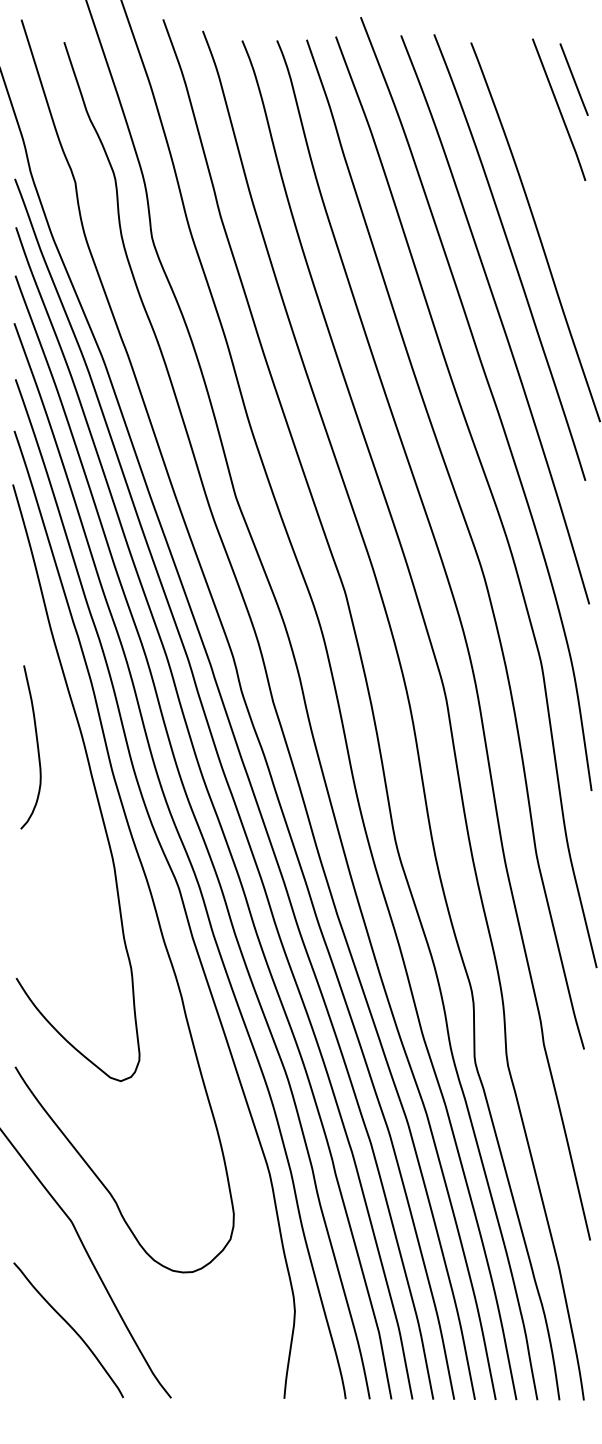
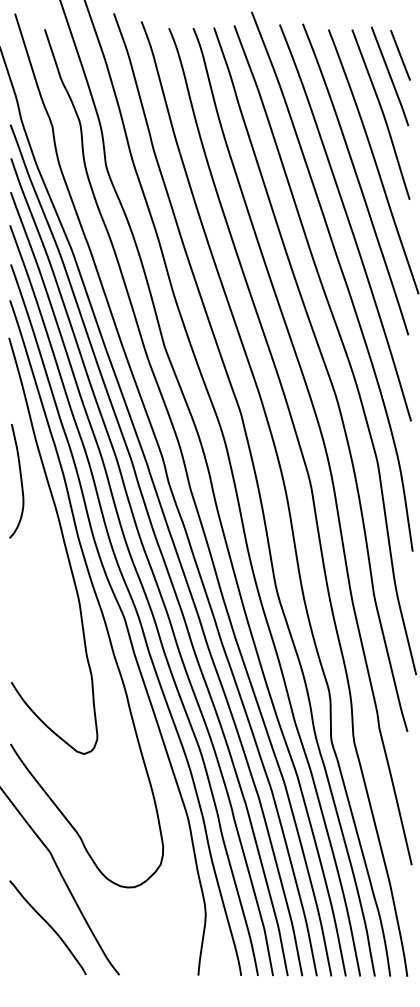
curve: (548, 164) -> (382, 114), added
curve: (36, 747) -> (20, 481), moved

